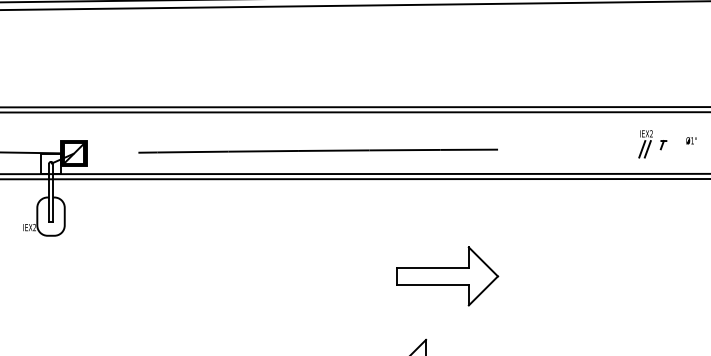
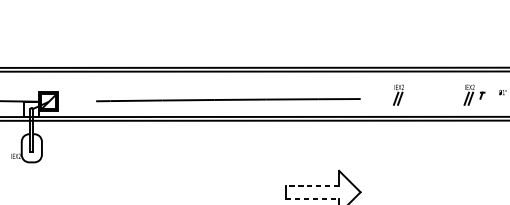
part: (549, 144) -> (398, 95), added
line: (432, 267) -> (312, 185), solid -> dashed
line: (432, 284) -> (312, 198), solid -> dashed

